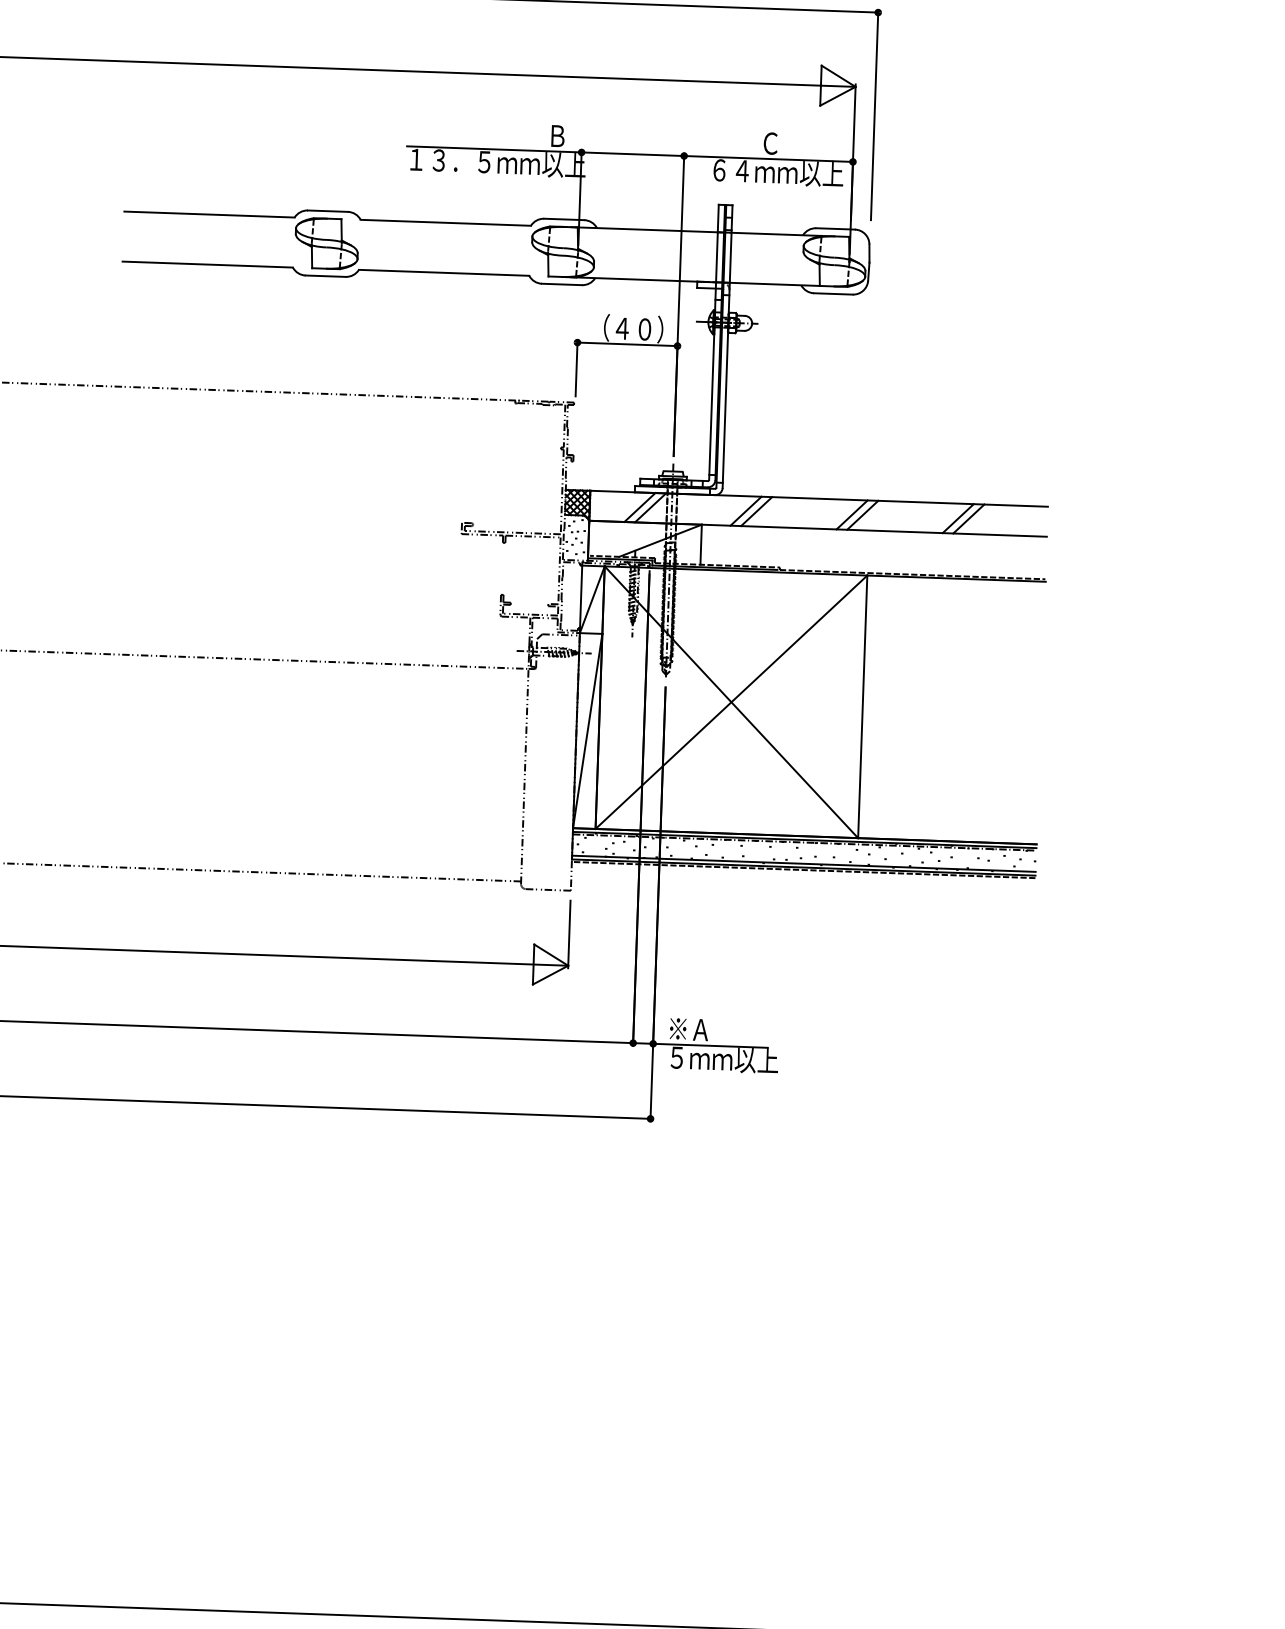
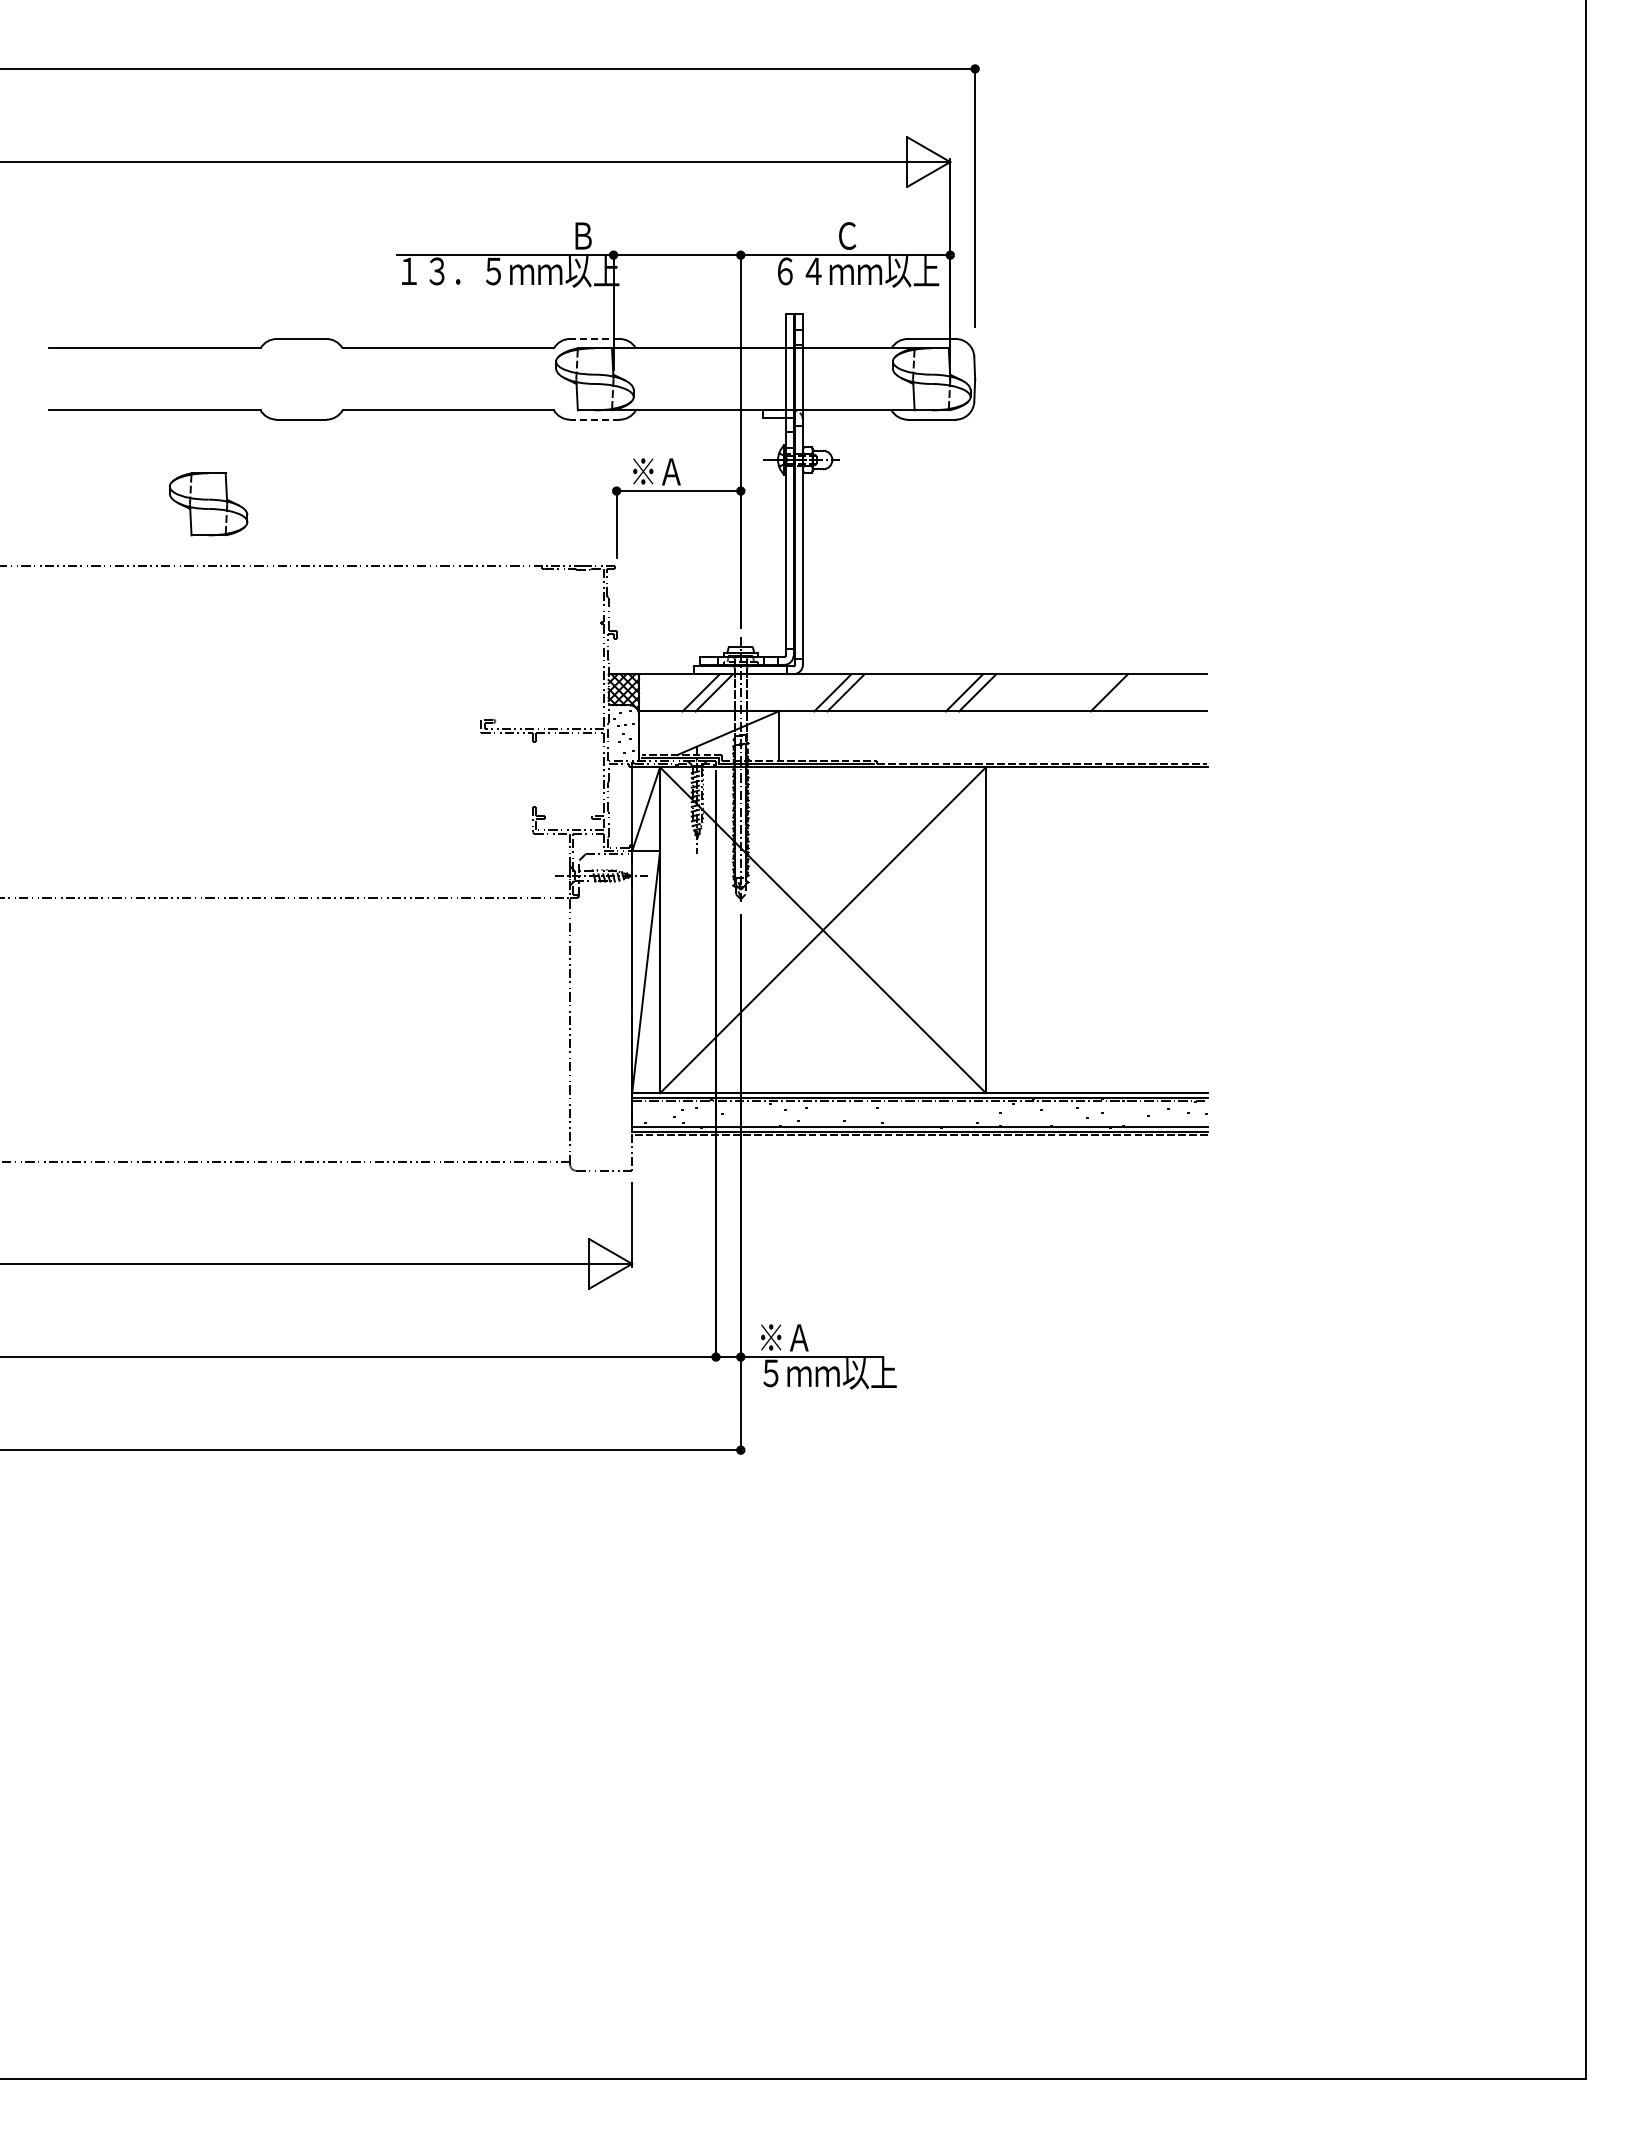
line: (563, 219) -> (594, 338), solid -> dashed
part: (326, 243) -> (208, 504), moved
line: (561, 284) -> (594, 419), solid -> dashed
text: (627, 328) -> (677, 471), （４０） -> ※Ａ
line: (957, 518) -> (1095, 692), removed

